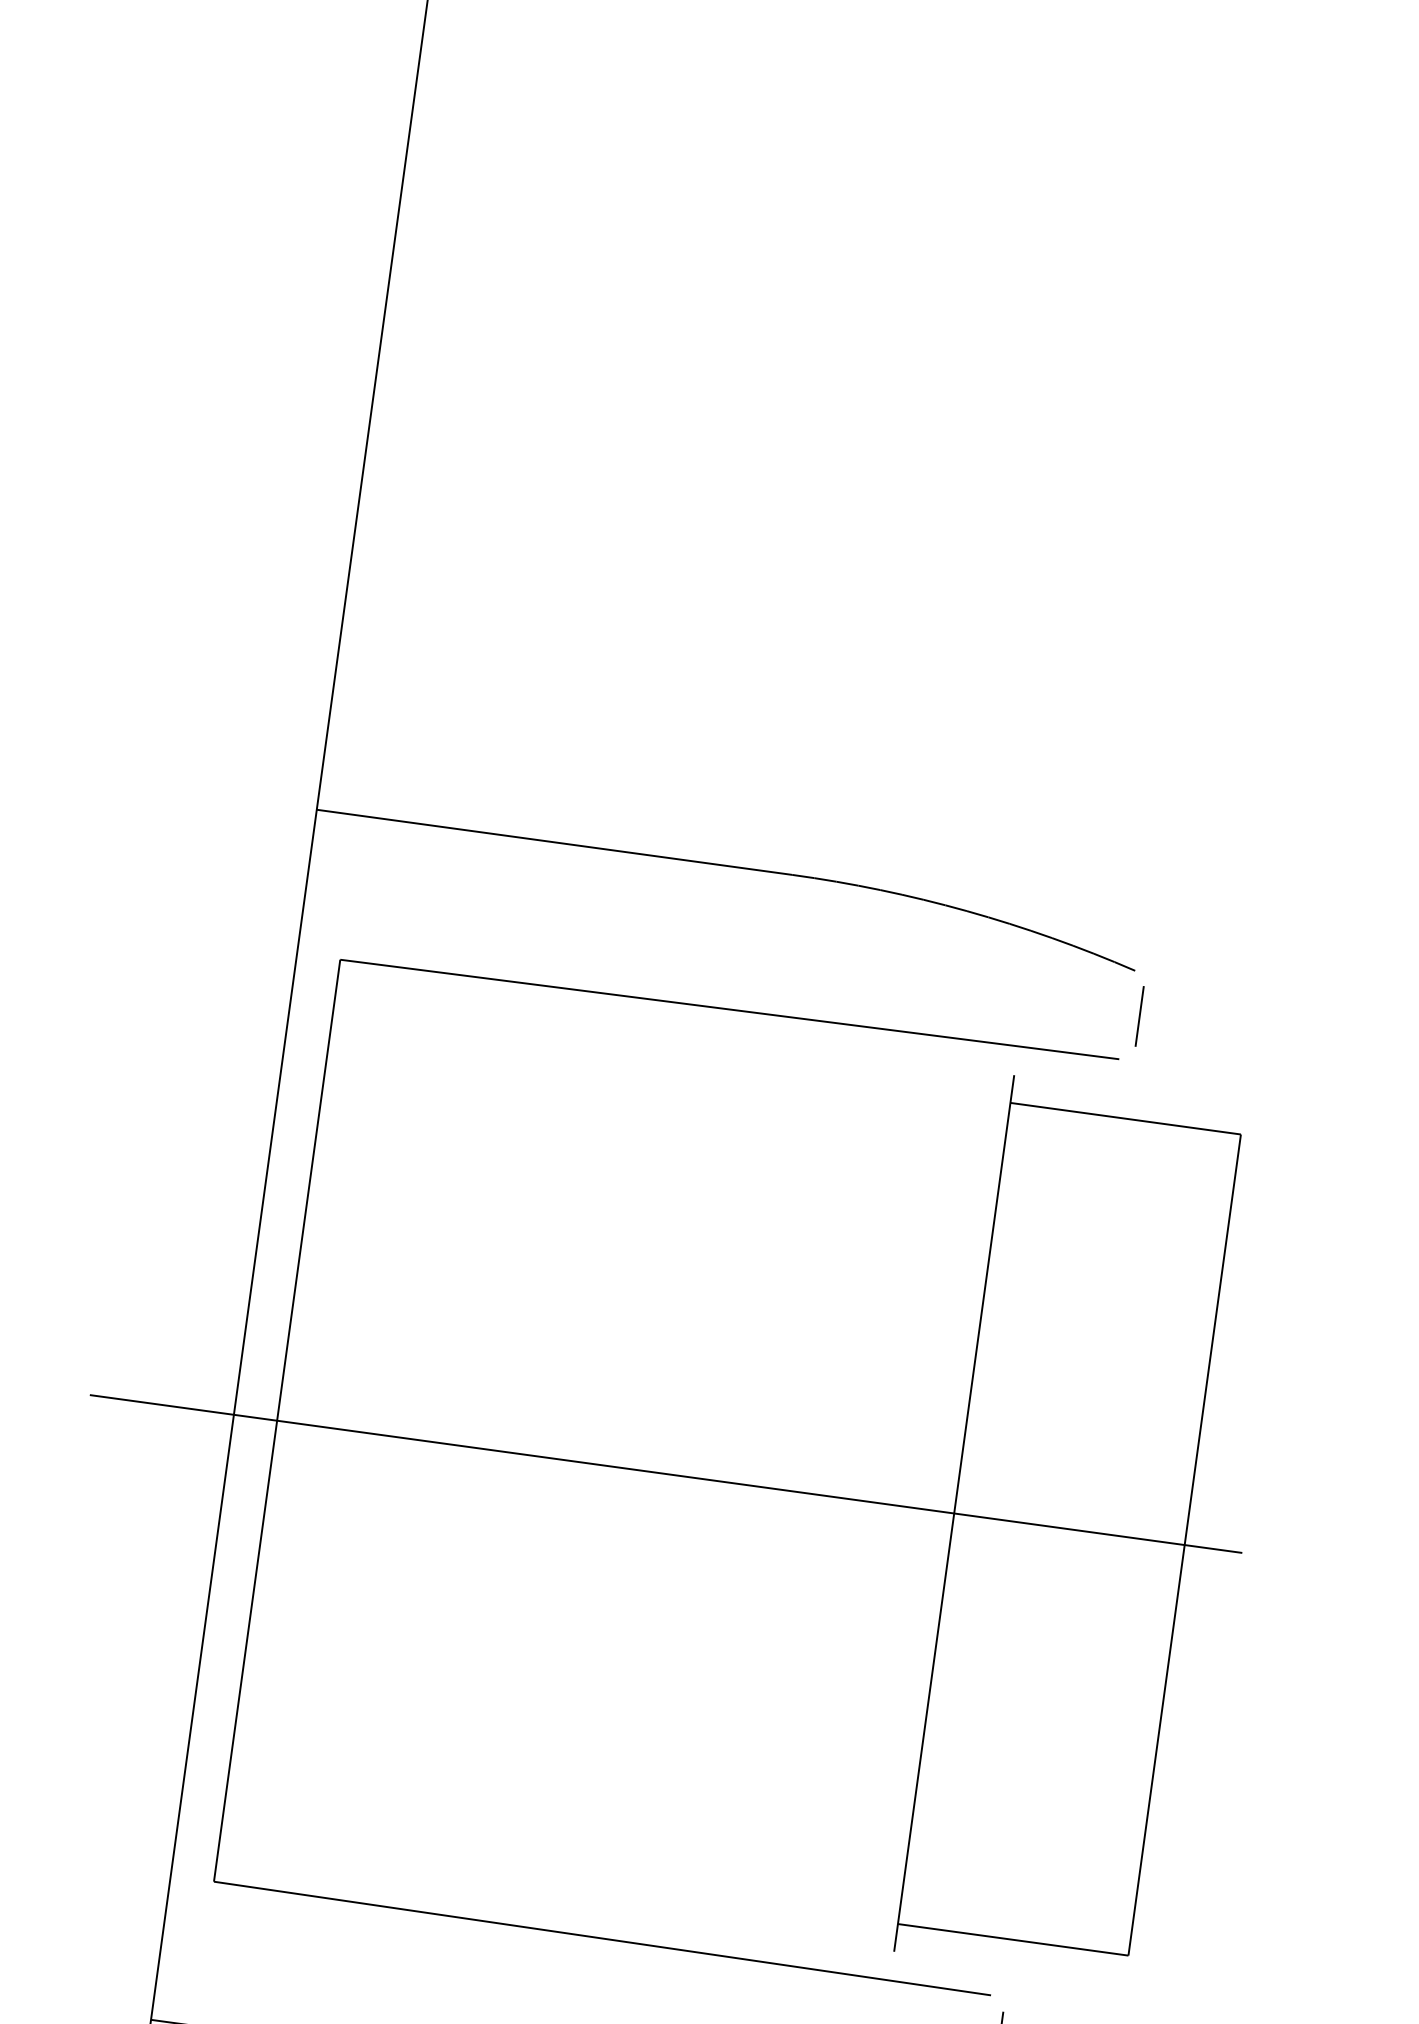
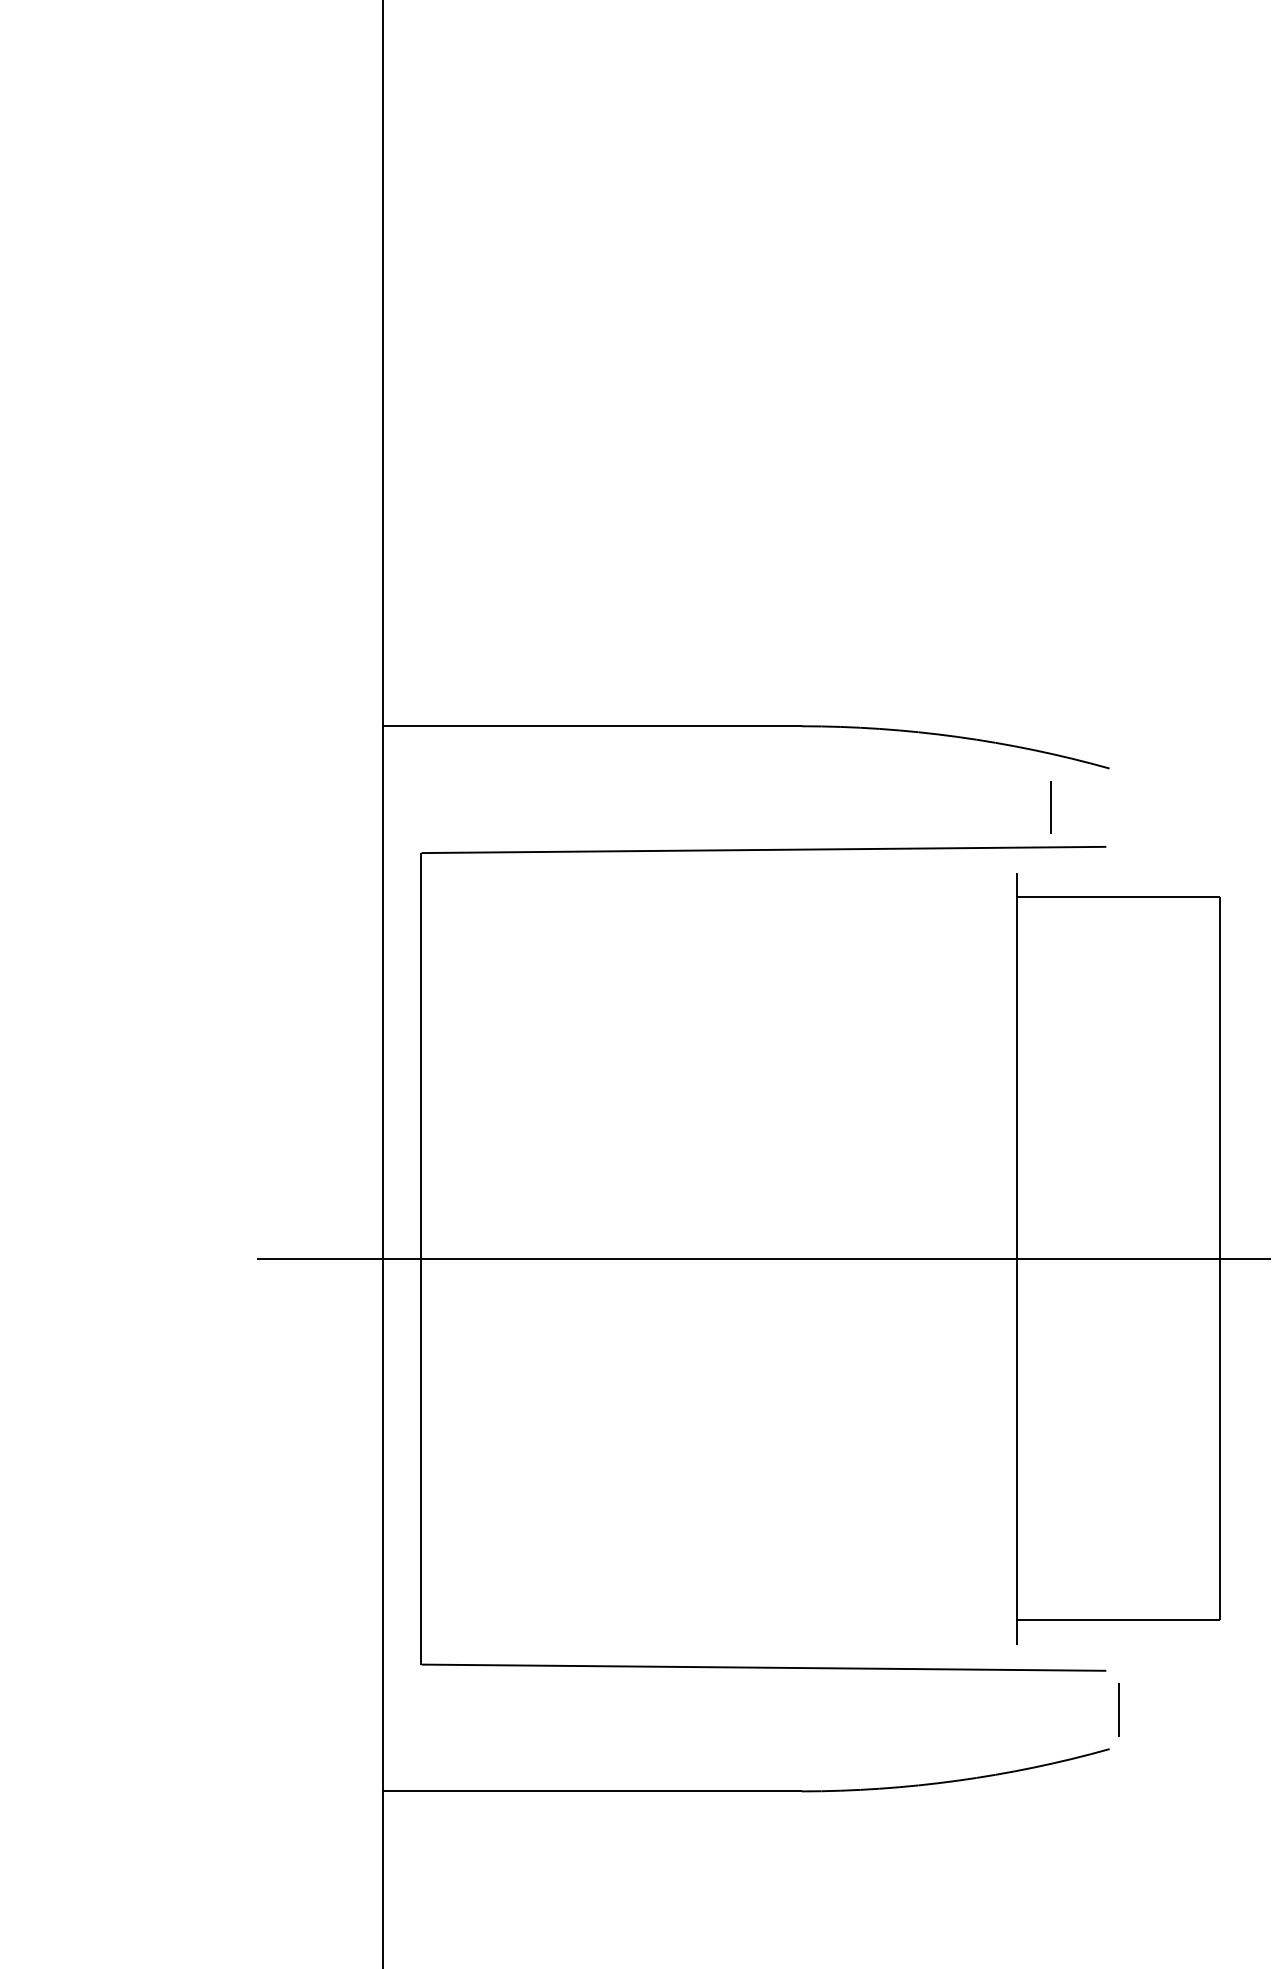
line: (1139, 1016) -> (1050, 807), moved

